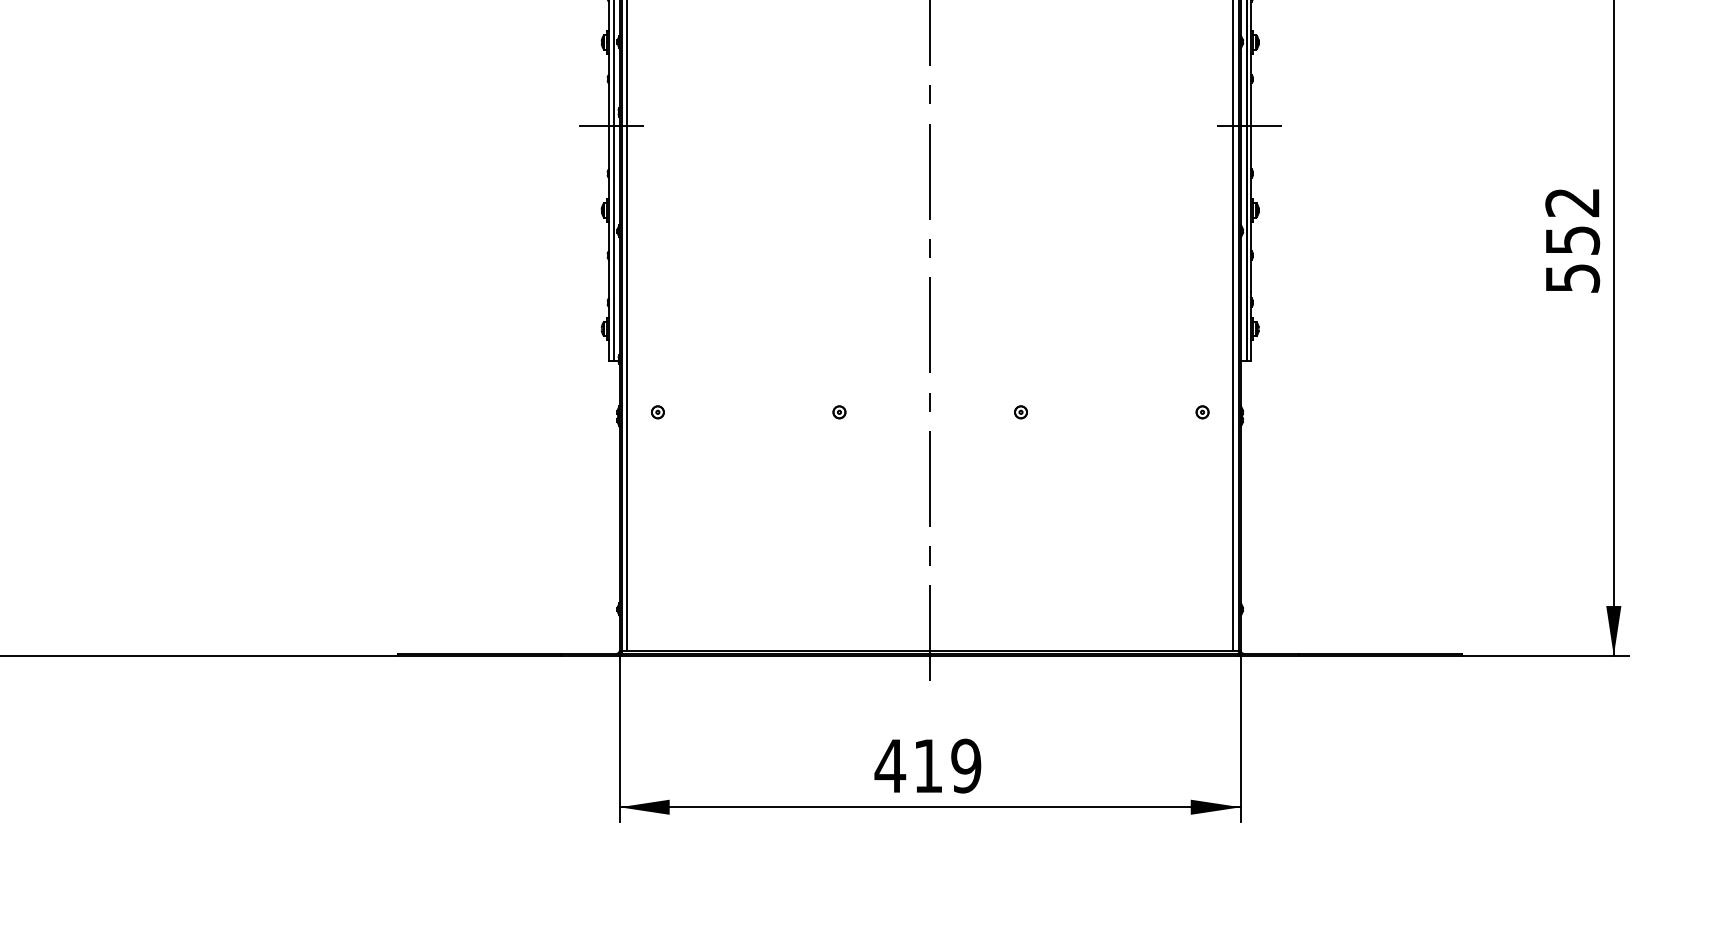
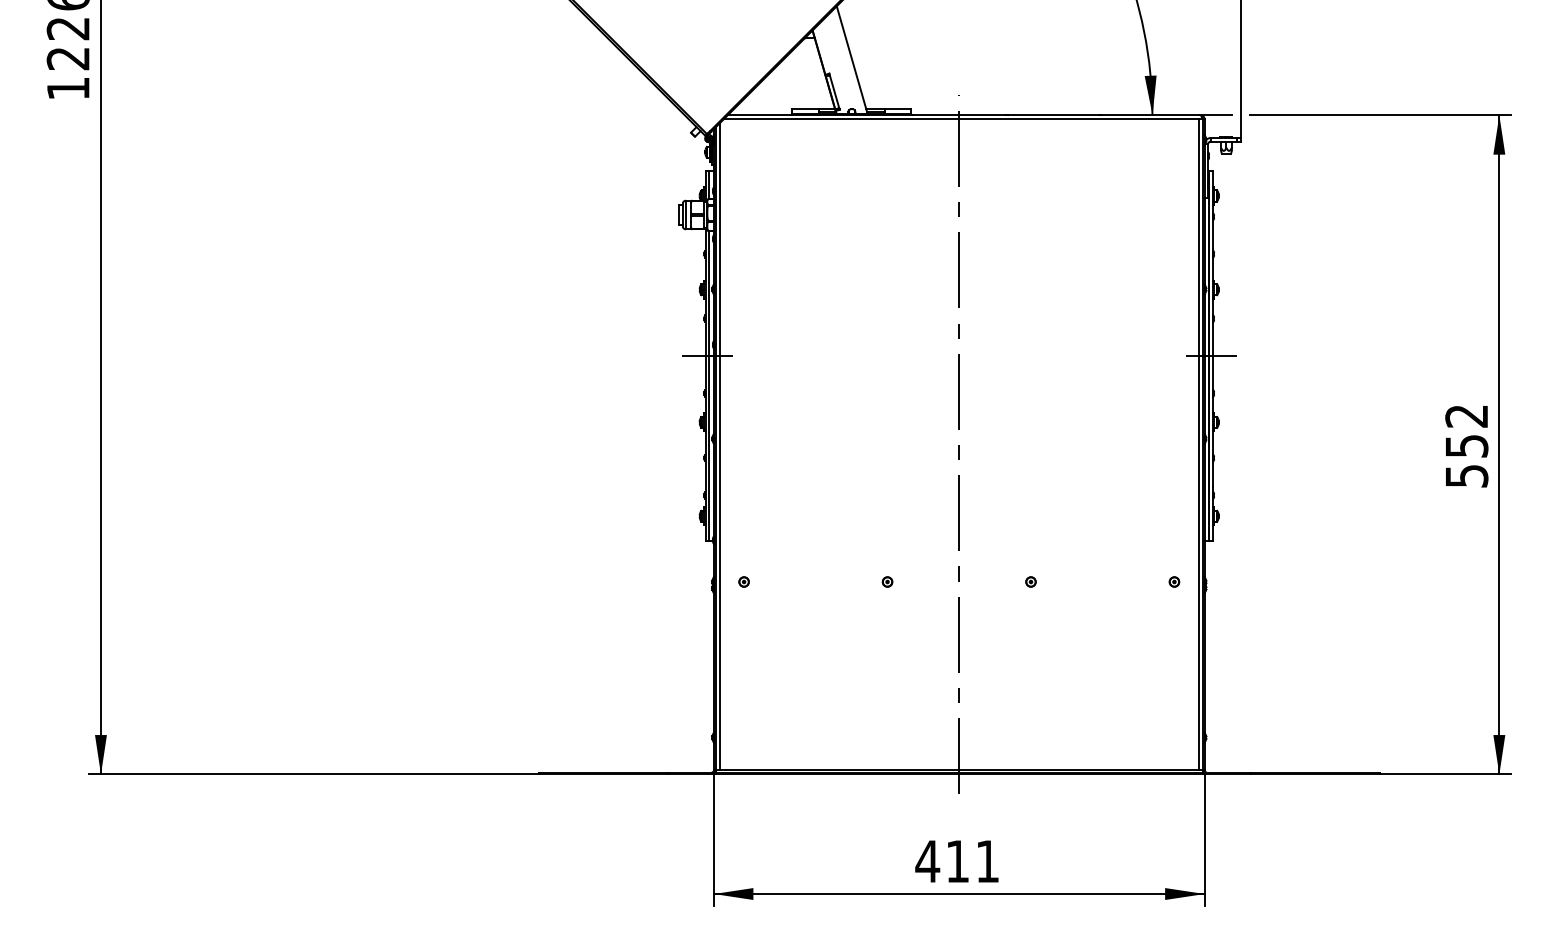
text: (965, 766) -> (987, 861), 419 -> 411

